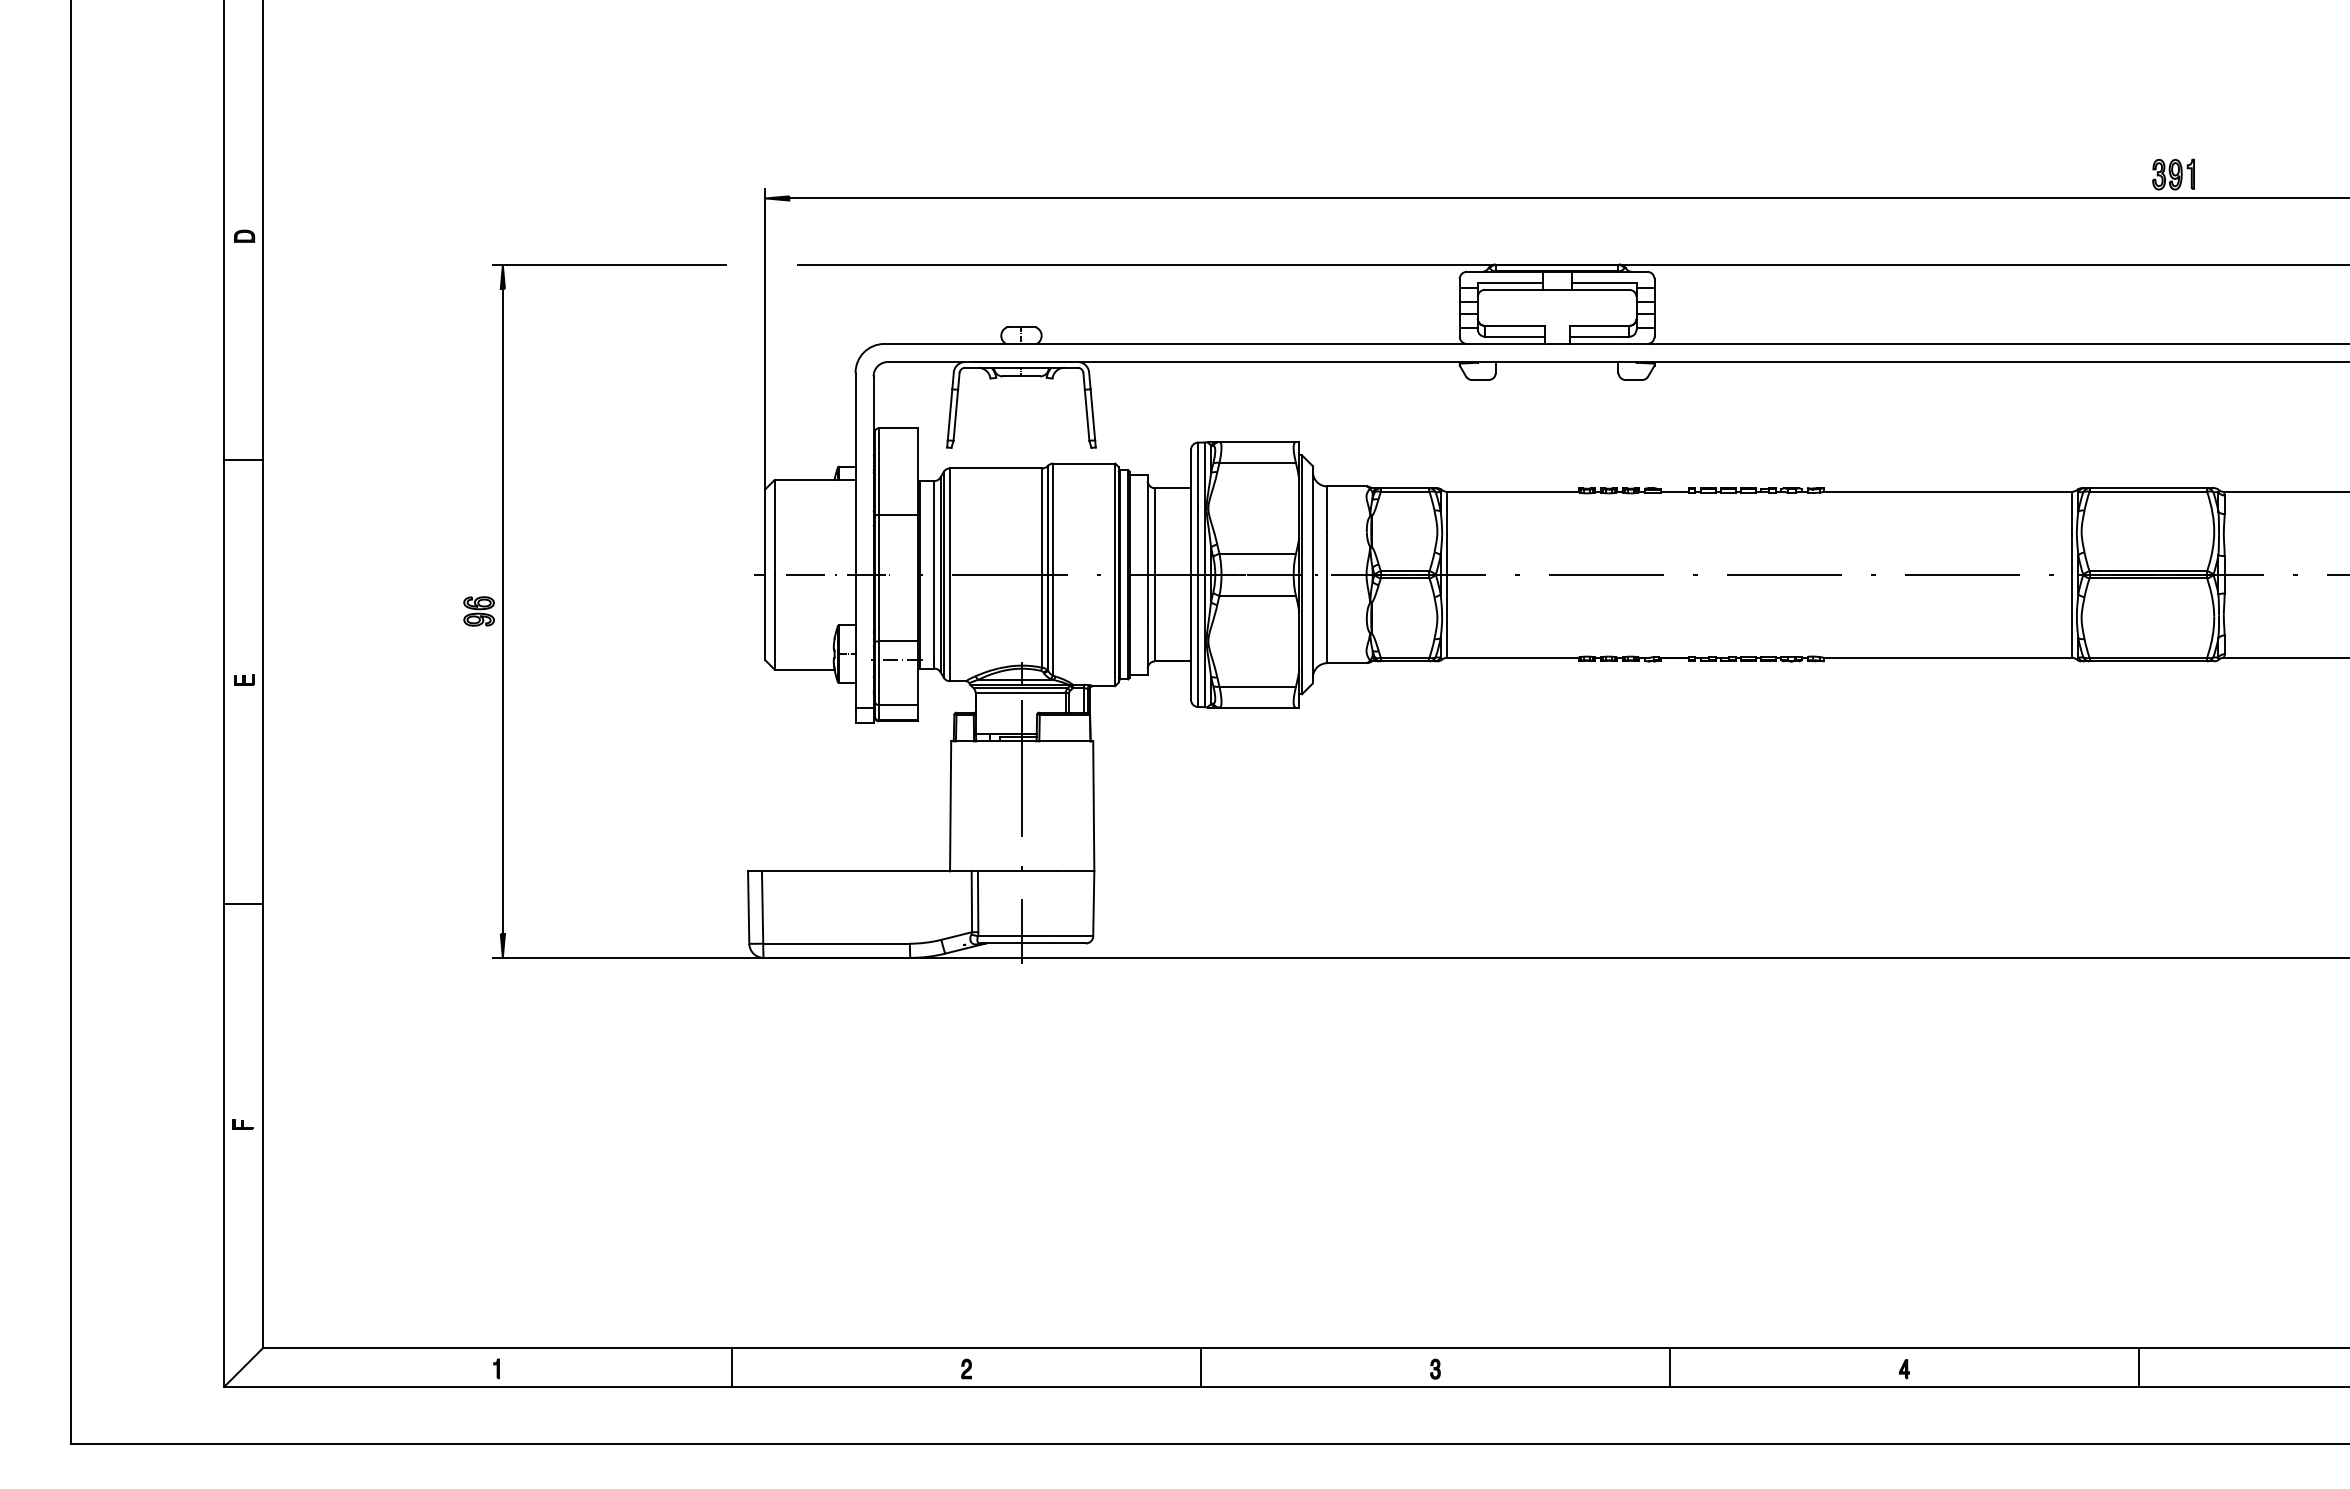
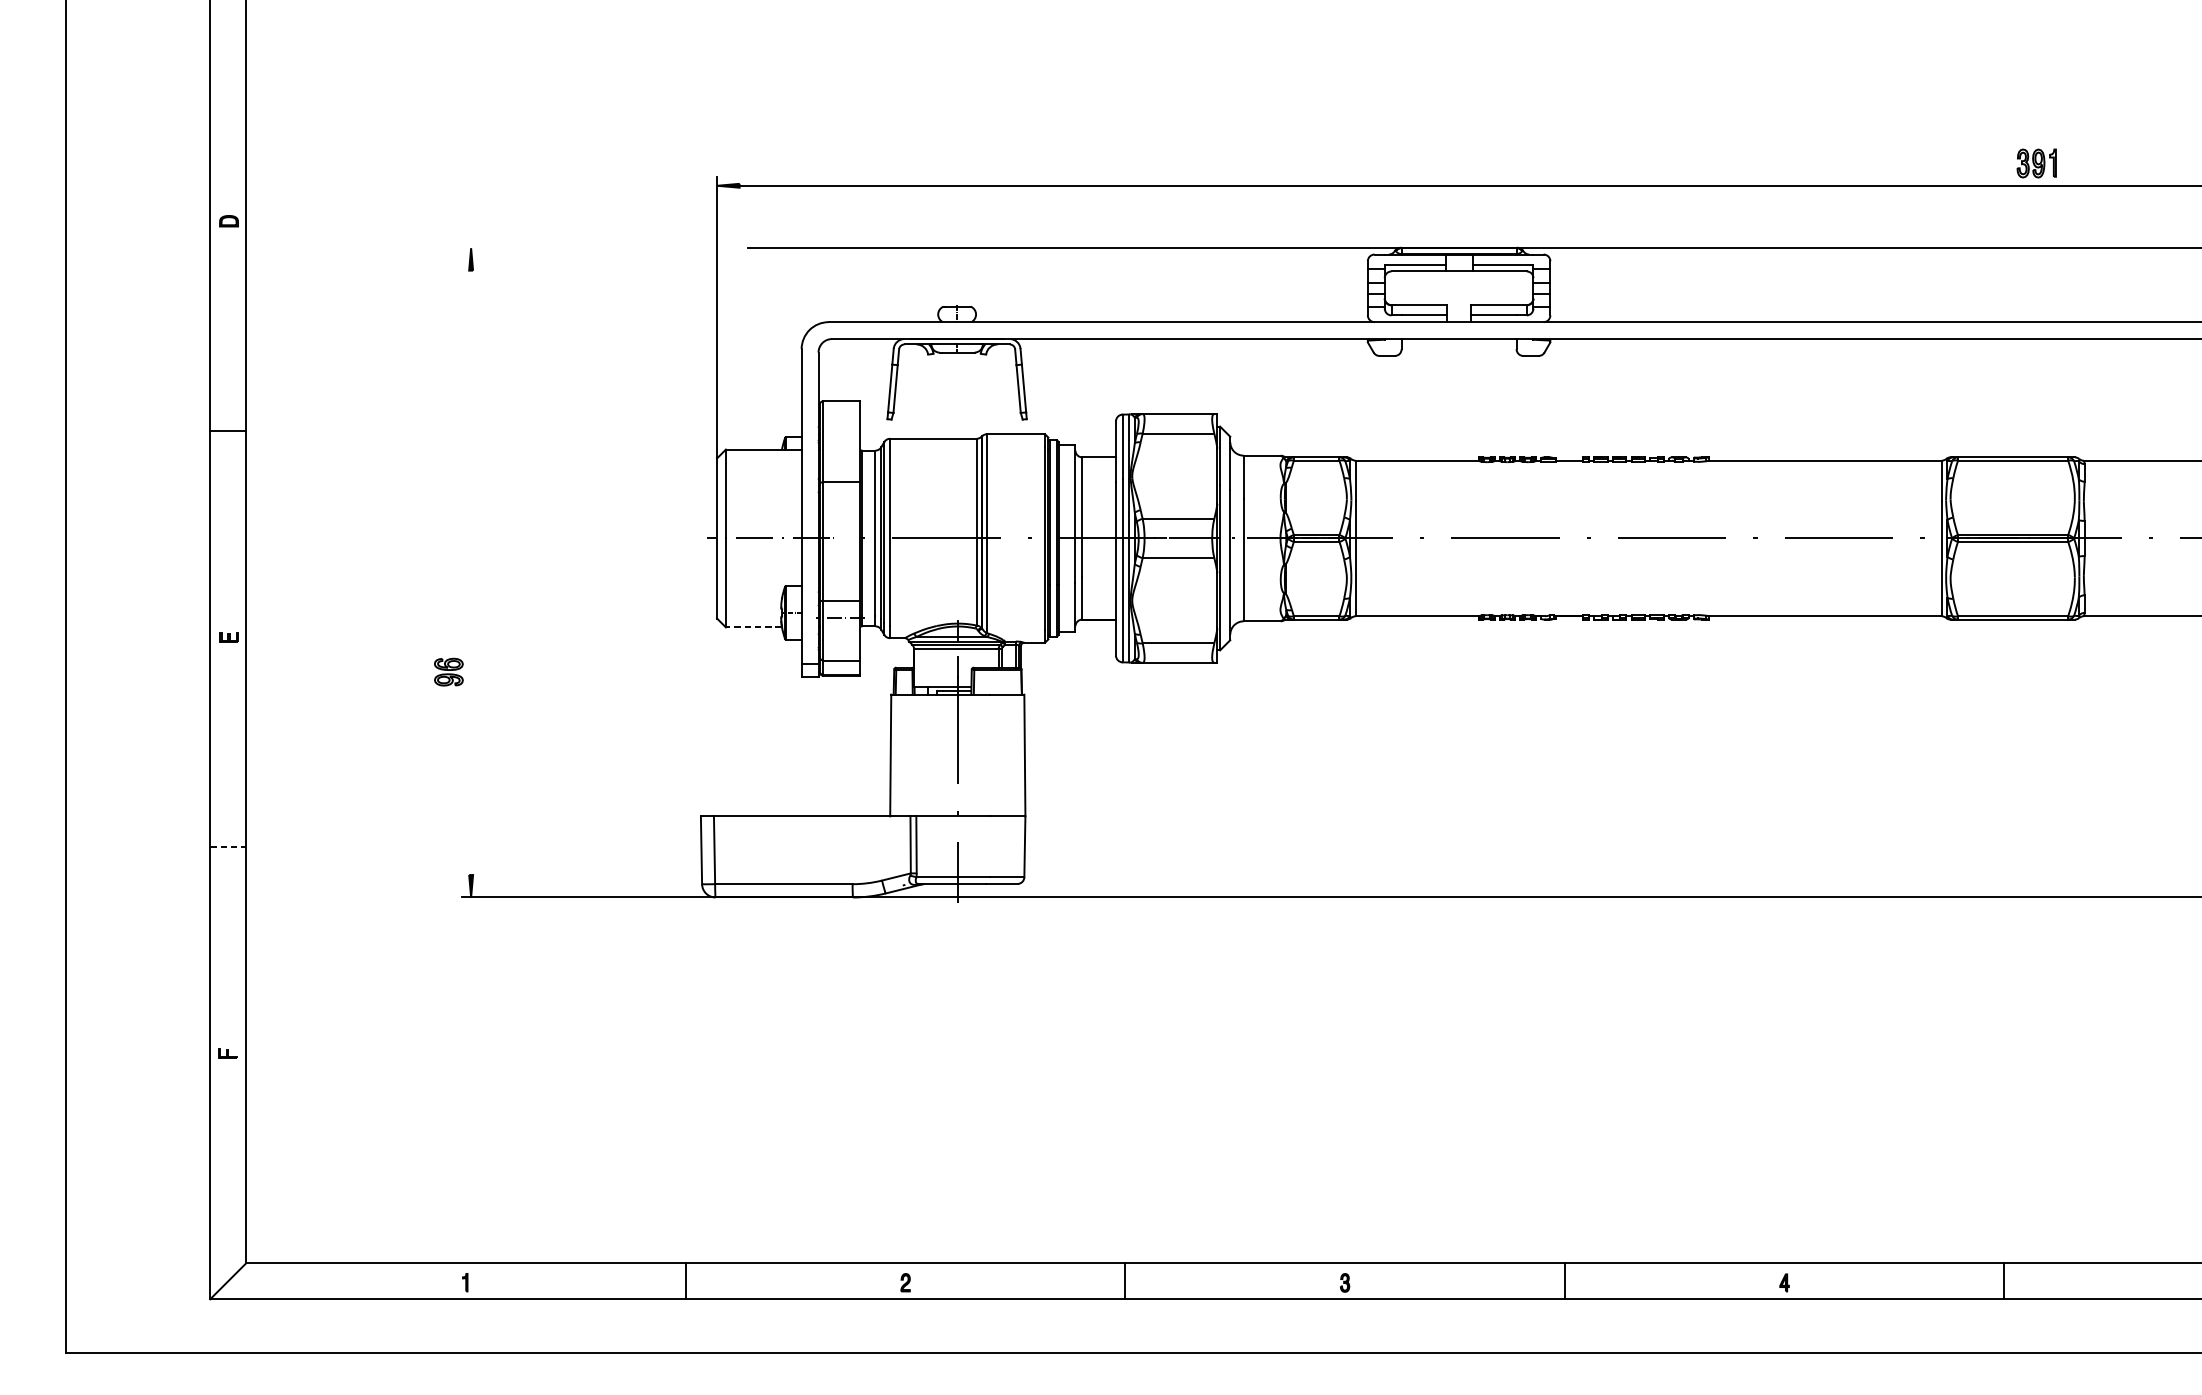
line: (609, 265) -> (571, 248), removed
part: (478, 611) -> (448, 672), moved
line: (502, 611) -> (470, 572), removed
line: (804, 669) -> (753, 627), solid -> dashed
line: (244, 904) -> (229, 847), solid -> dashed

